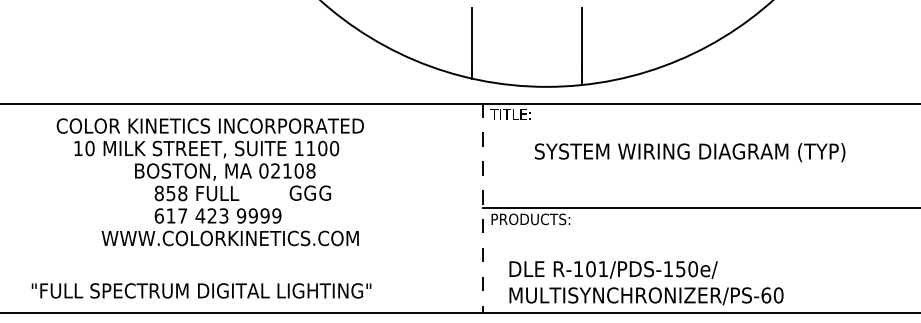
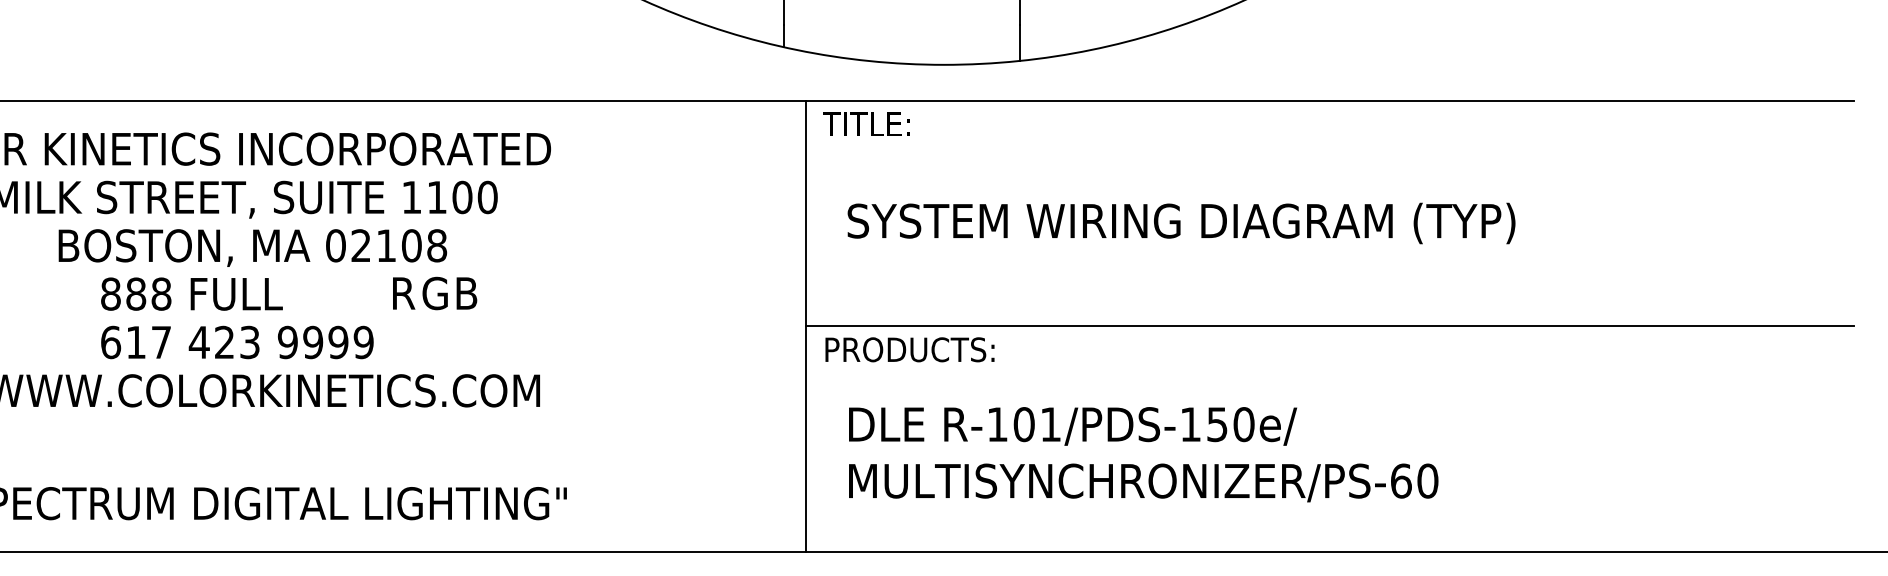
text: (690, 152) -> (1182, 223), moved
text: (295, 192) -> (403, 291), G -> R
text: (324, 192) -> (466, 291), G -> B
text: (170, 193) -> (134, 294), 858 -> 888
line: (482, 208) -> (805, 326), dashed -> solid
text: (646, 283) -> (1143, 455), moved

